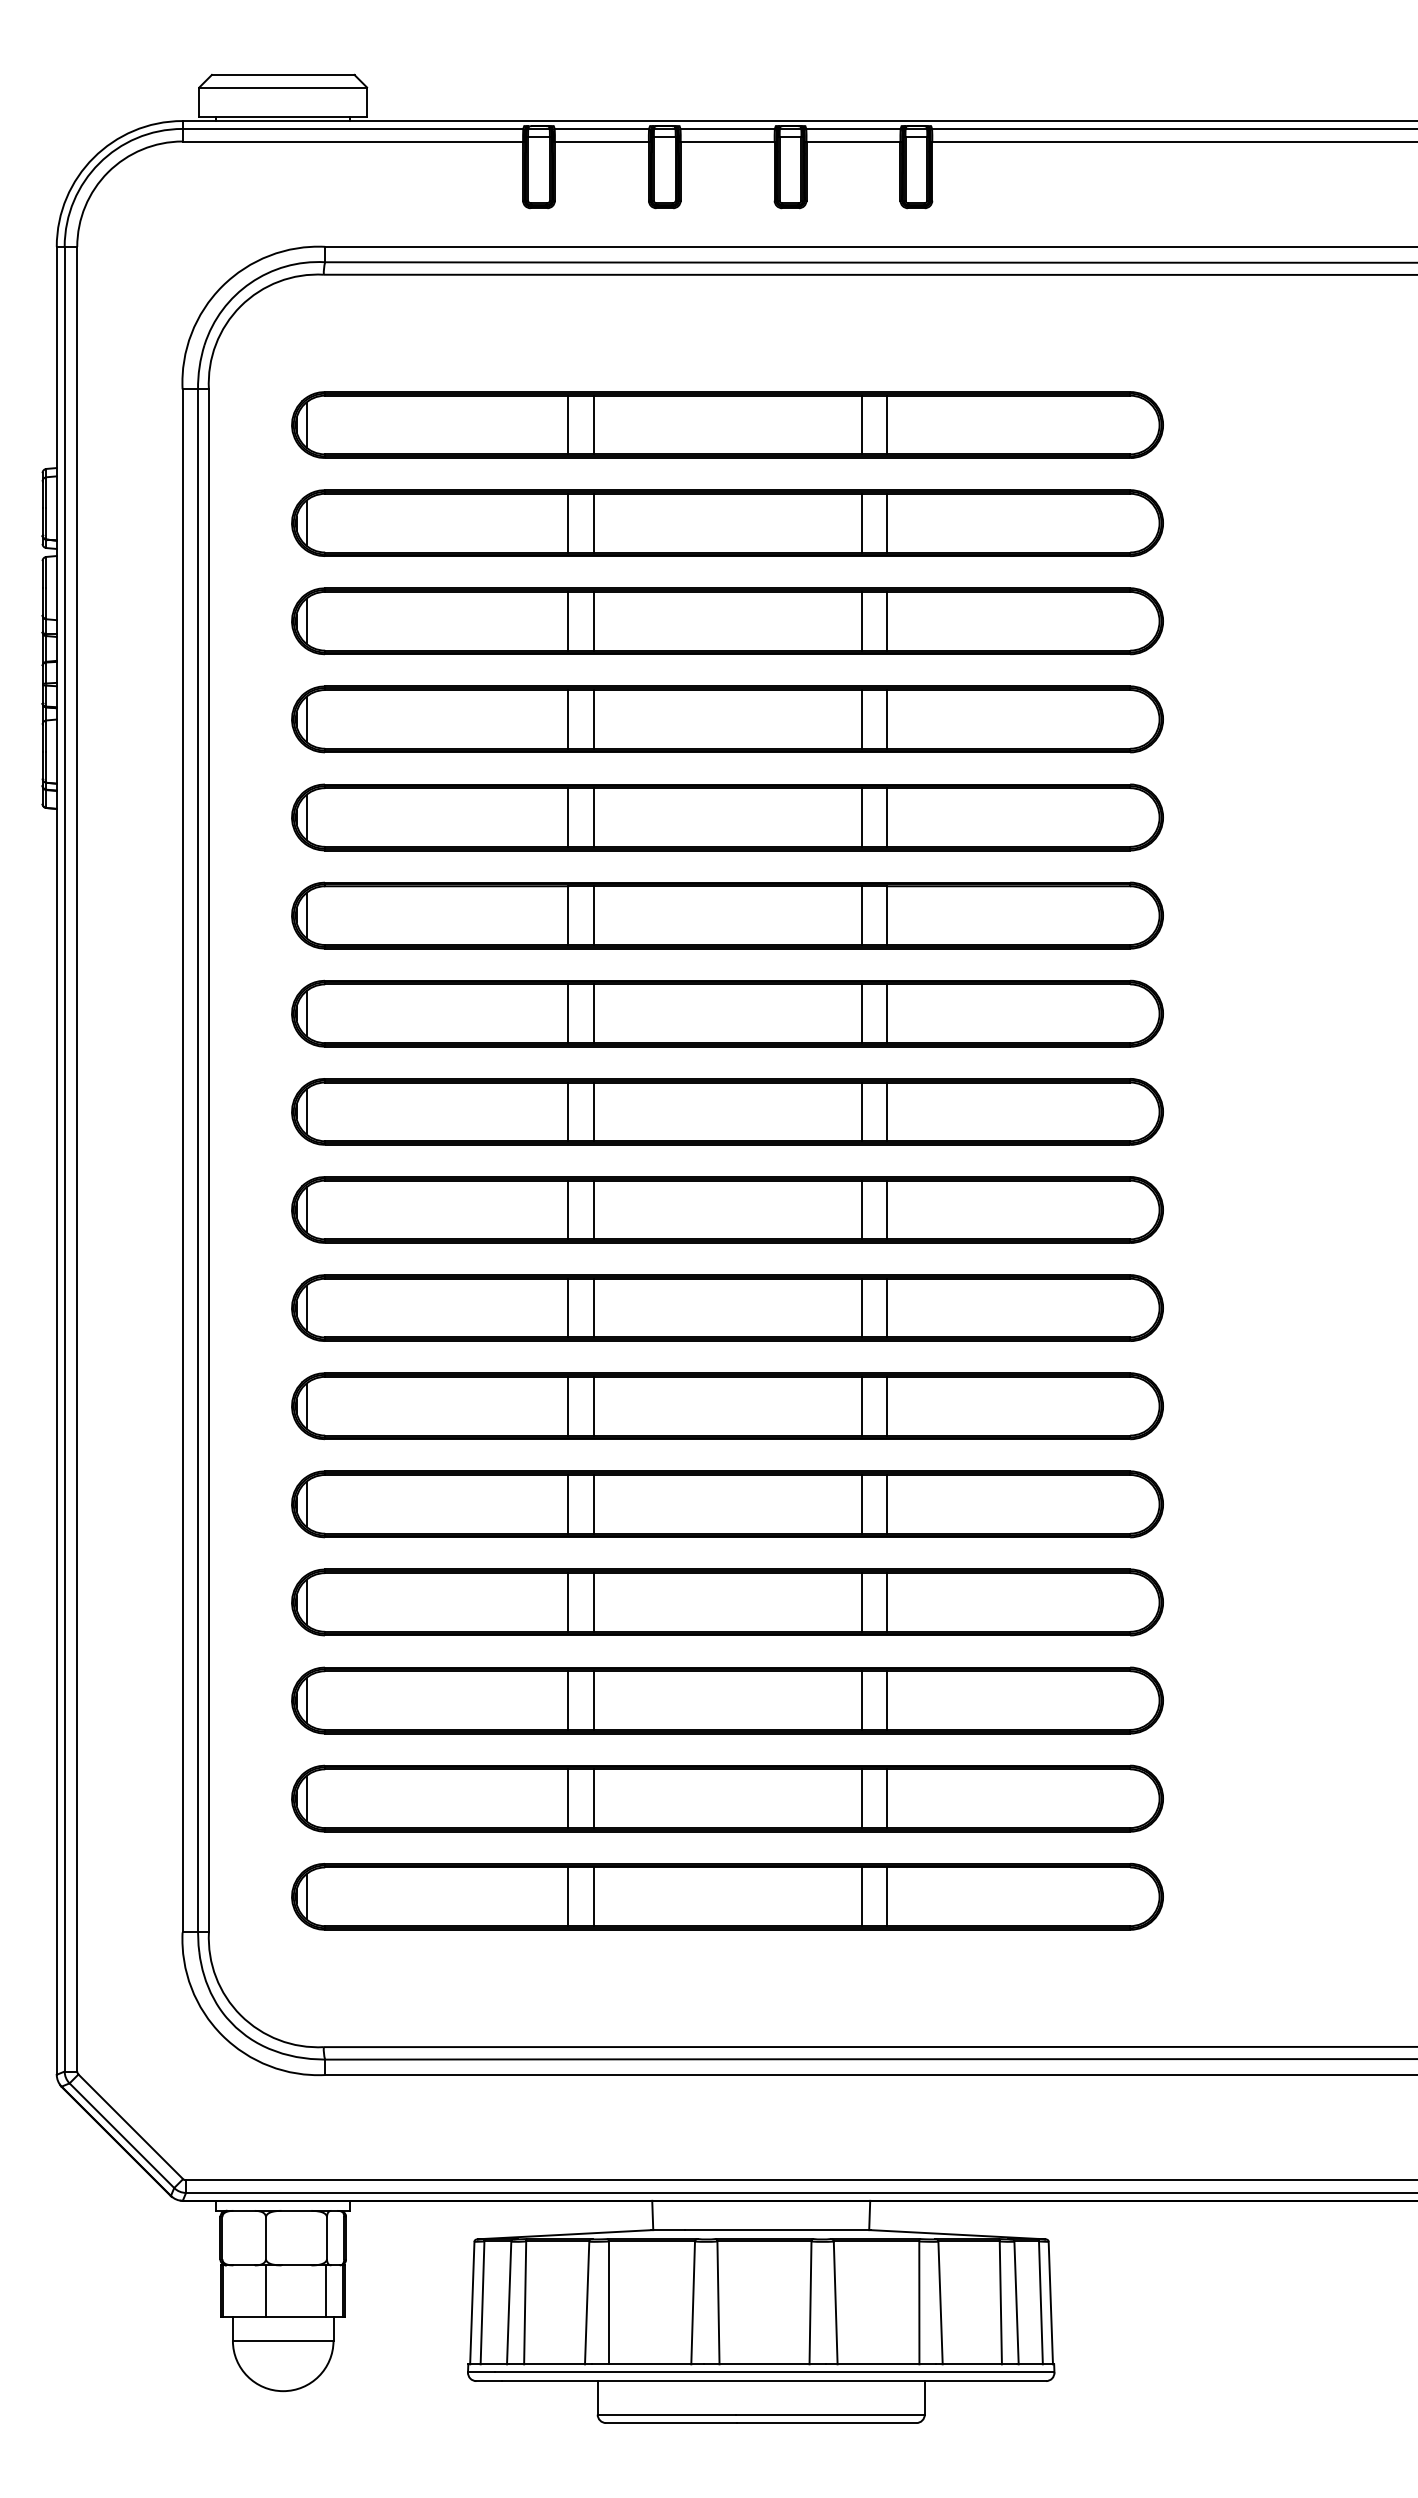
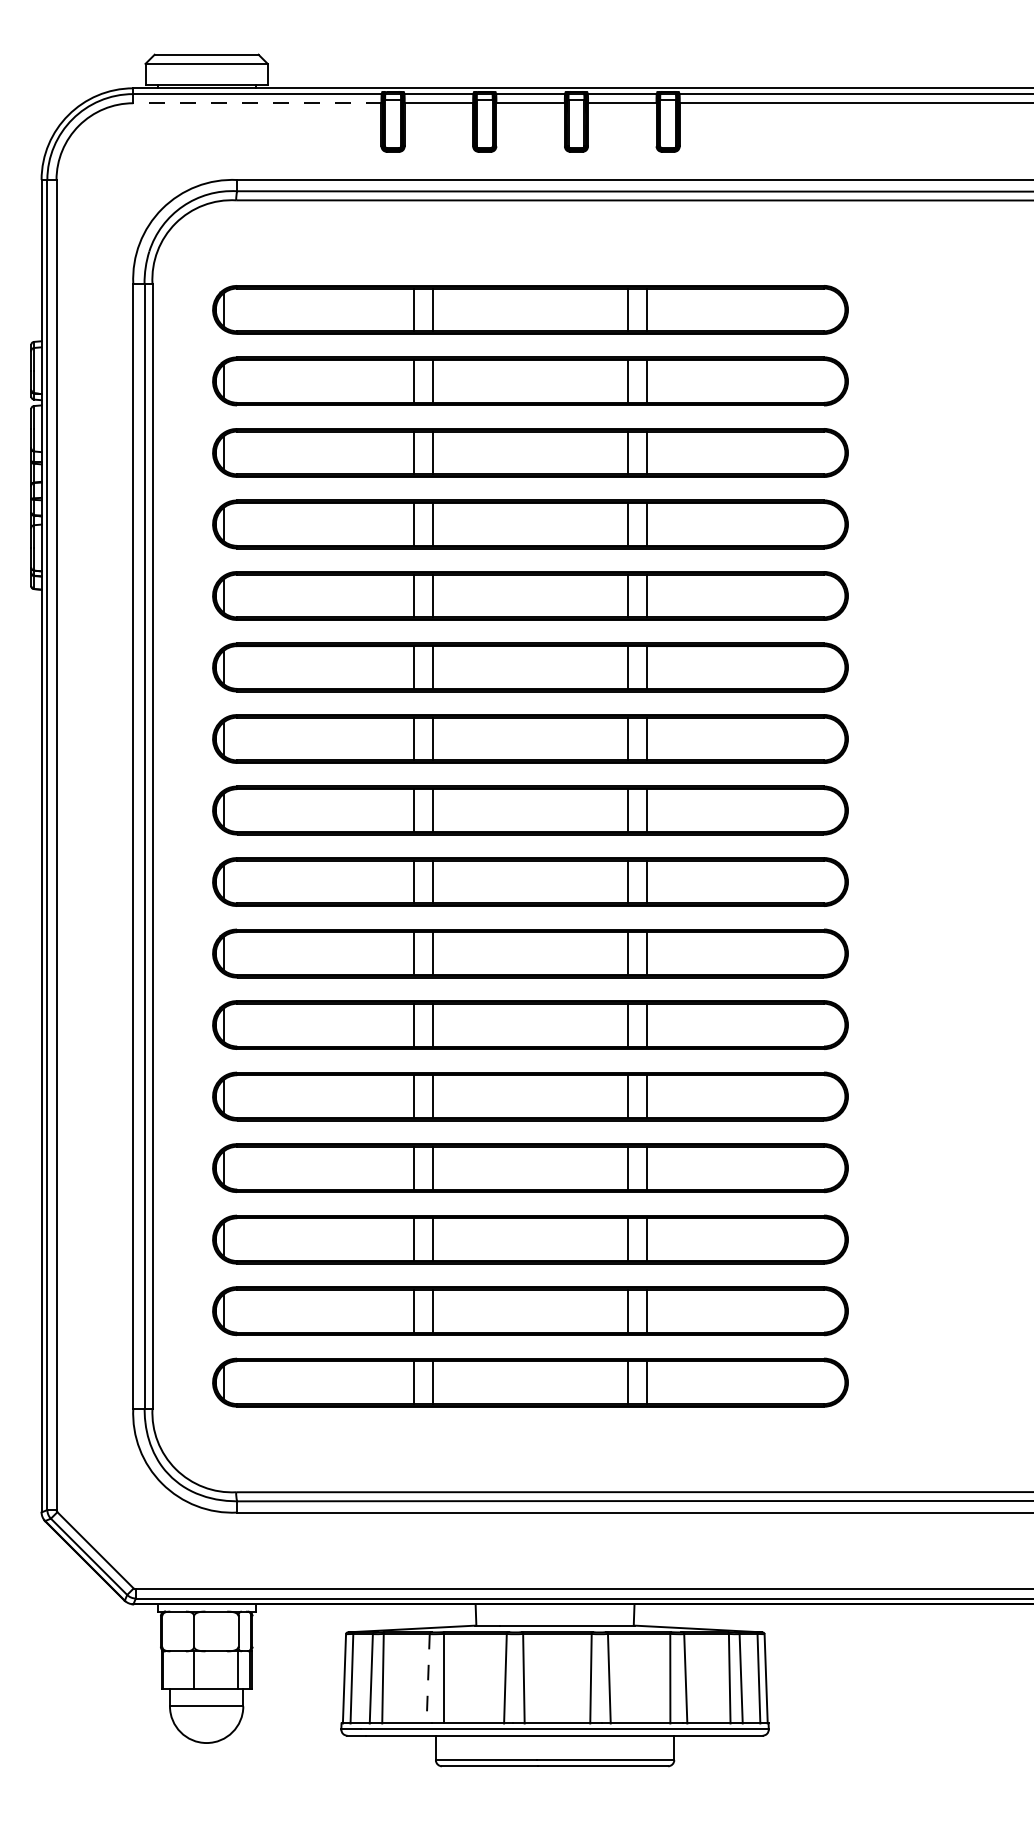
line: (352, 141) -> (257, 103), solid -> dashed
line: (587, 2303) -> (428, 1679), solid -> dashed

